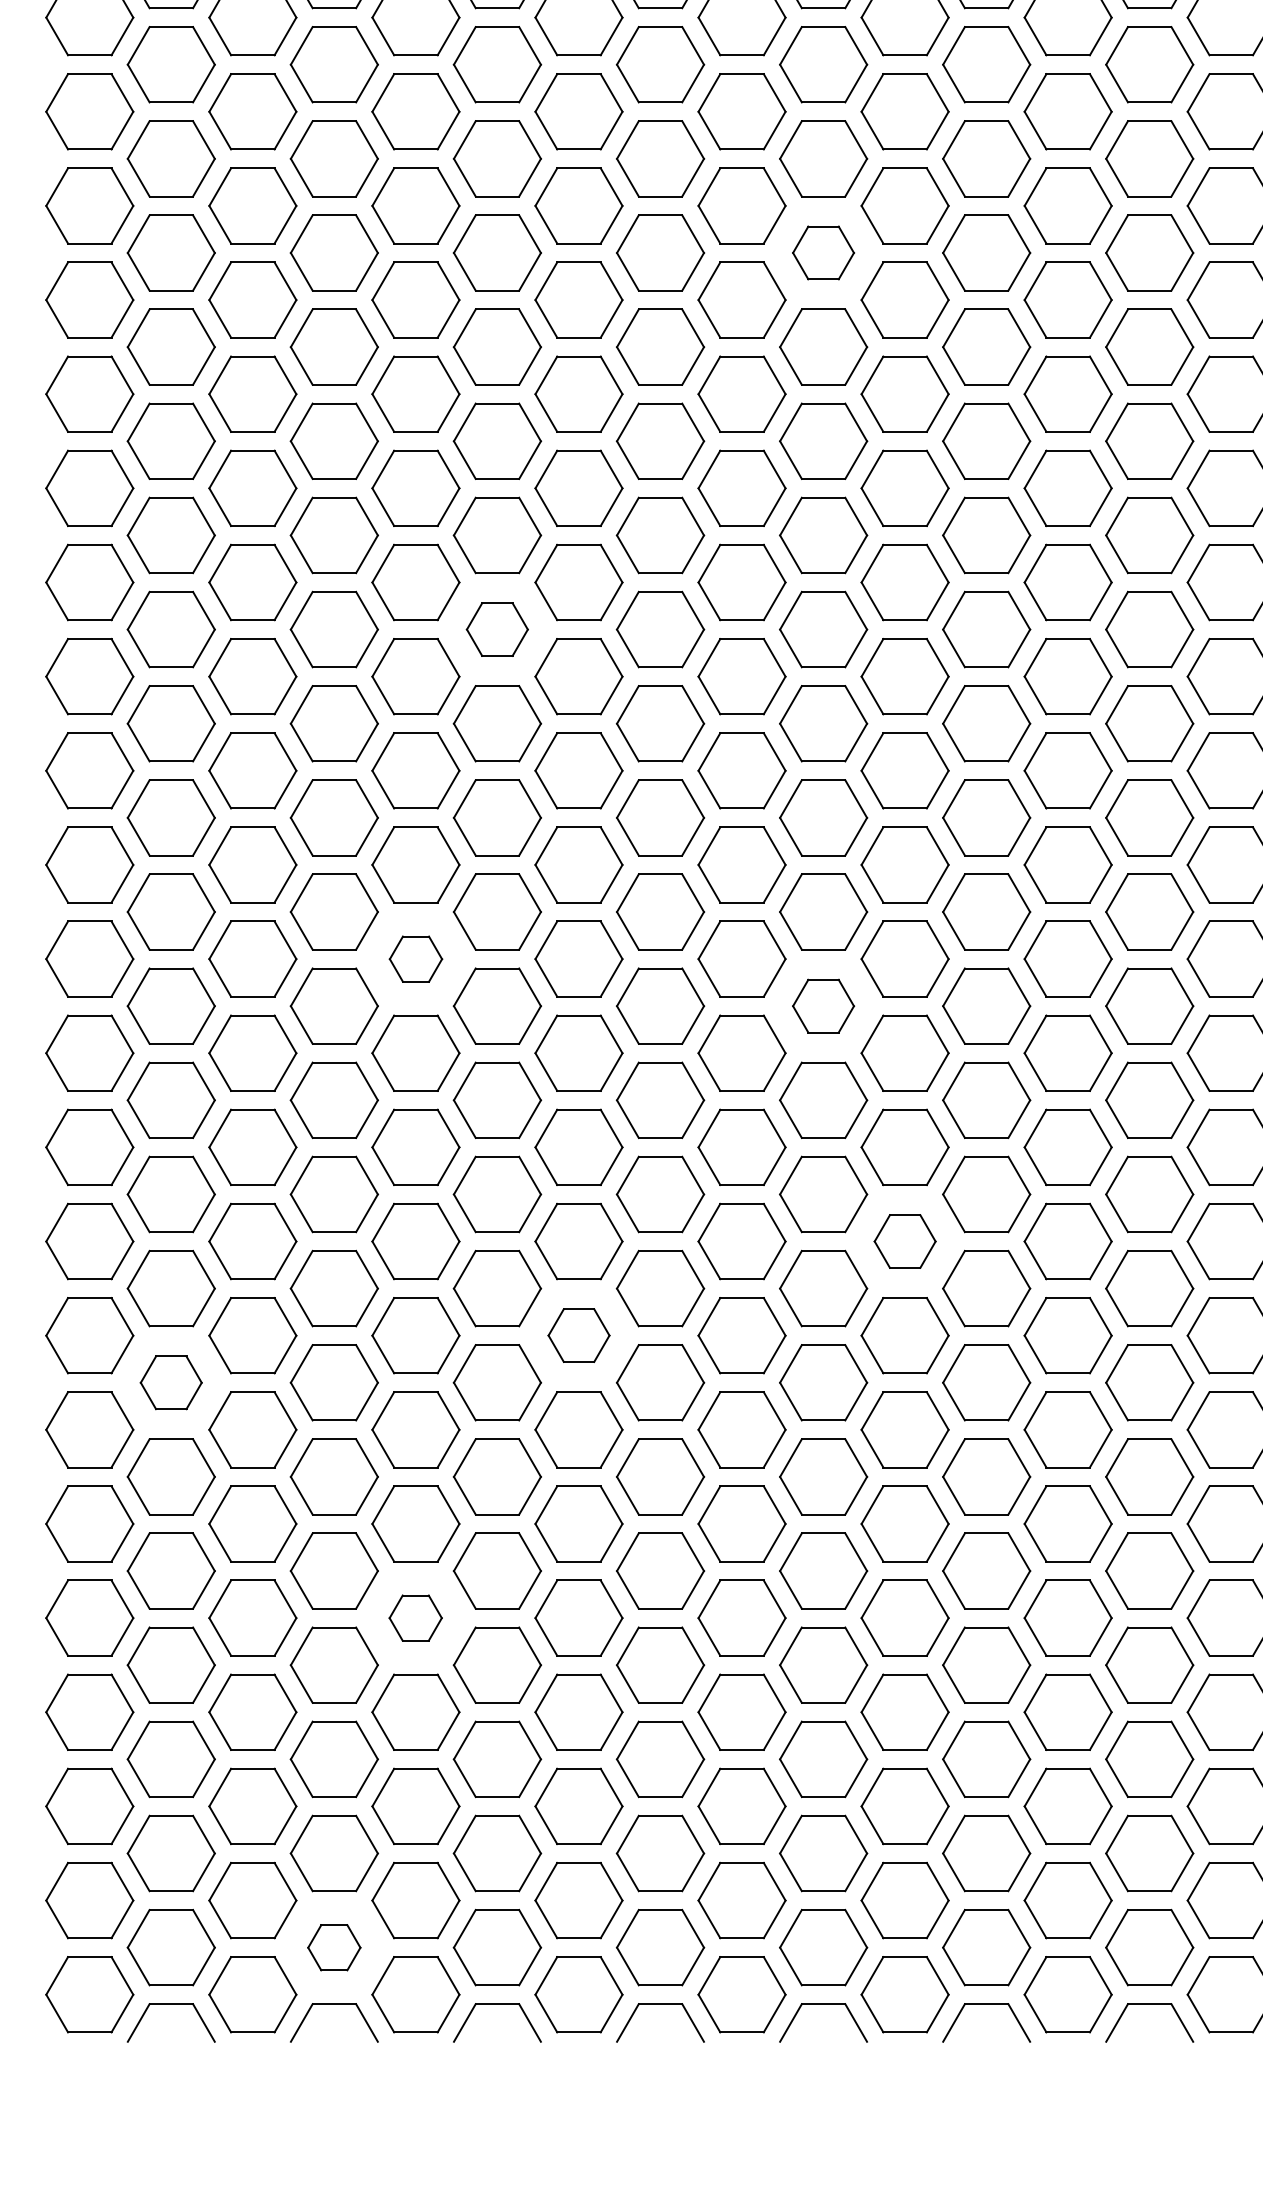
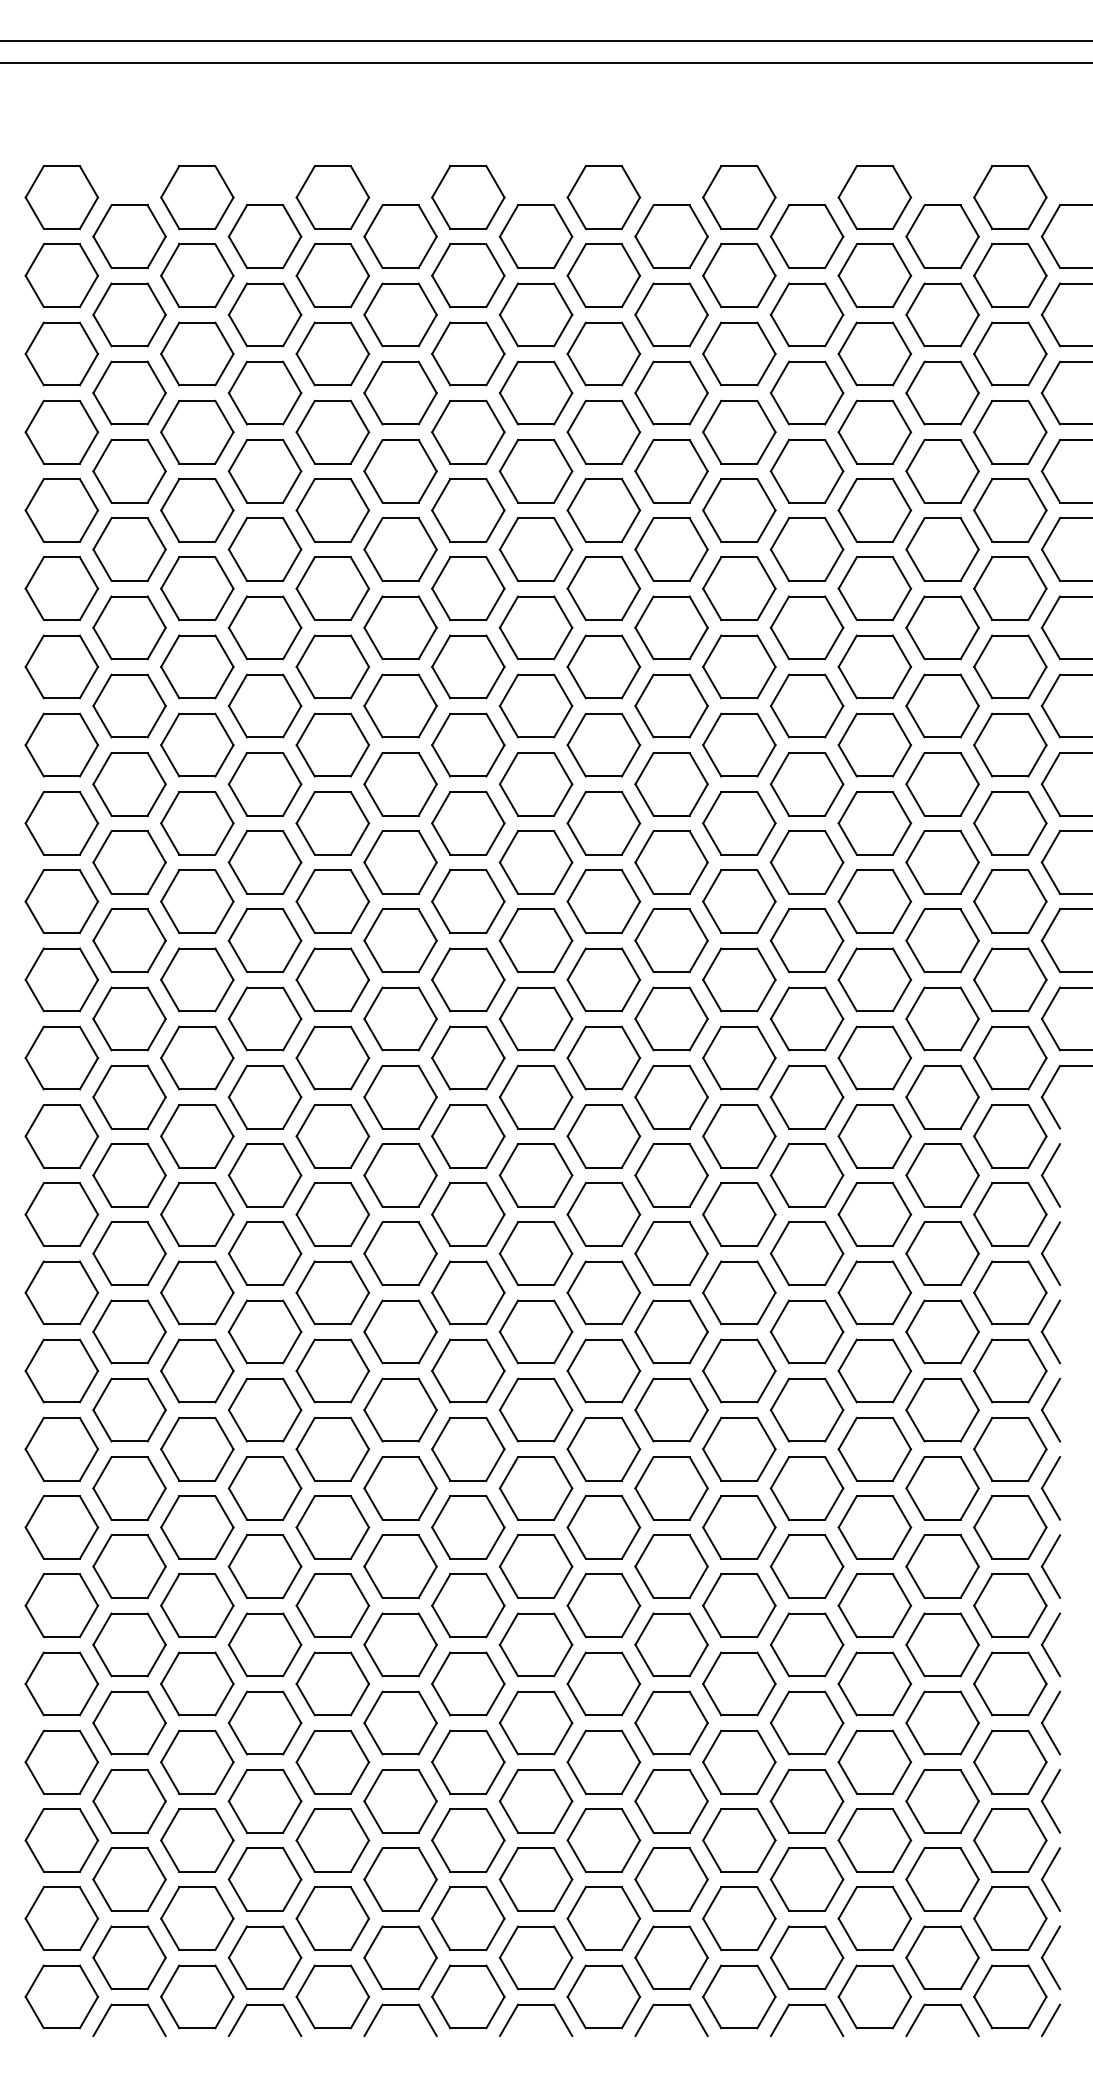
part: (823, 252) -> (671, 549), size x1.43
part: (497, 629) -> (400, 862), size x1.43
part: (415, 959) -> (332, 1136), size x1.67
part: (823, 1006) -> (671, 1175), size x1.43
part: (905, 1240) -> (739, 1370), size x1.43
part: (579, 1334) -> (468, 1448), size x1.43
part: (171, 1382) -> (129, 1488), size x1.43
part: (415, 1617) -> (332, 1683), size x1.67
part: (333, 1947) -> (264, 1957), size x1.67

